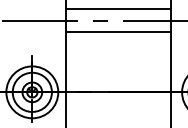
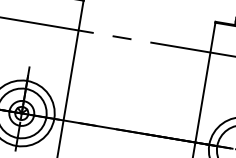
line: (117, 8) -> (146, 26), removed
line: (117, 32) -> (140, 56), removed

